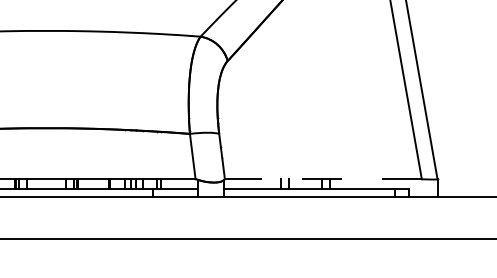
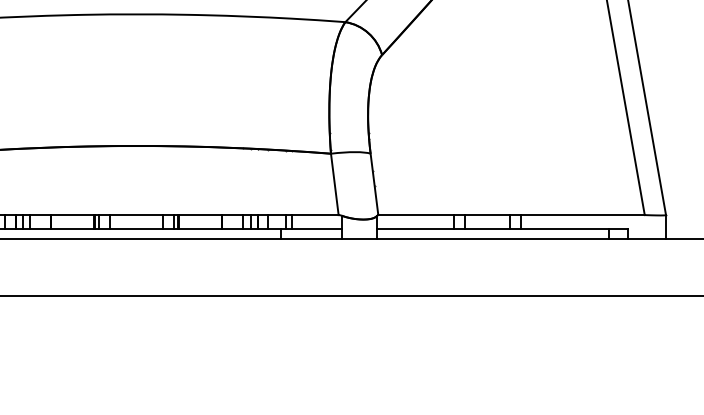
line: (323, 179) -> (511, 215), dashed -> solid

